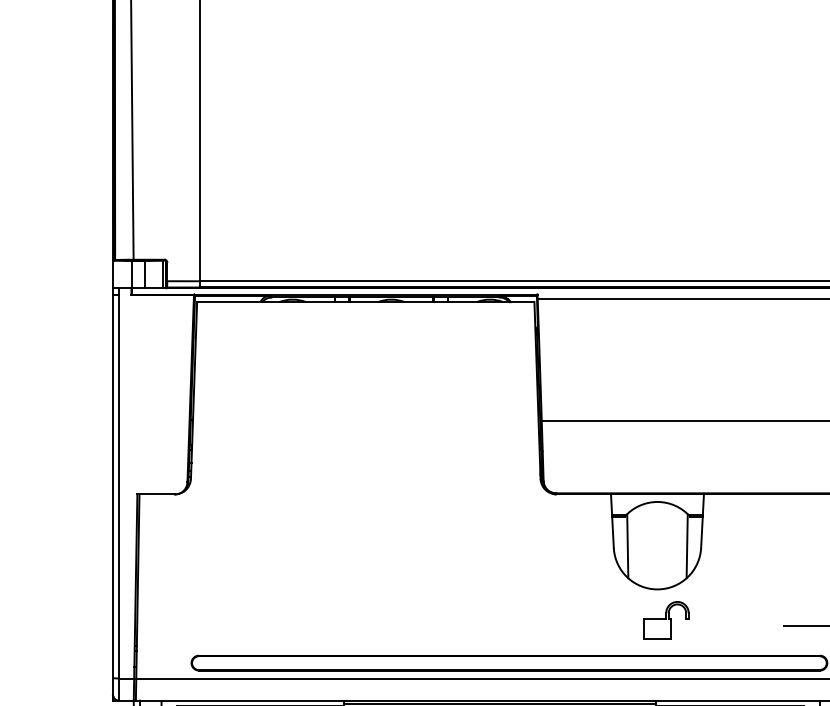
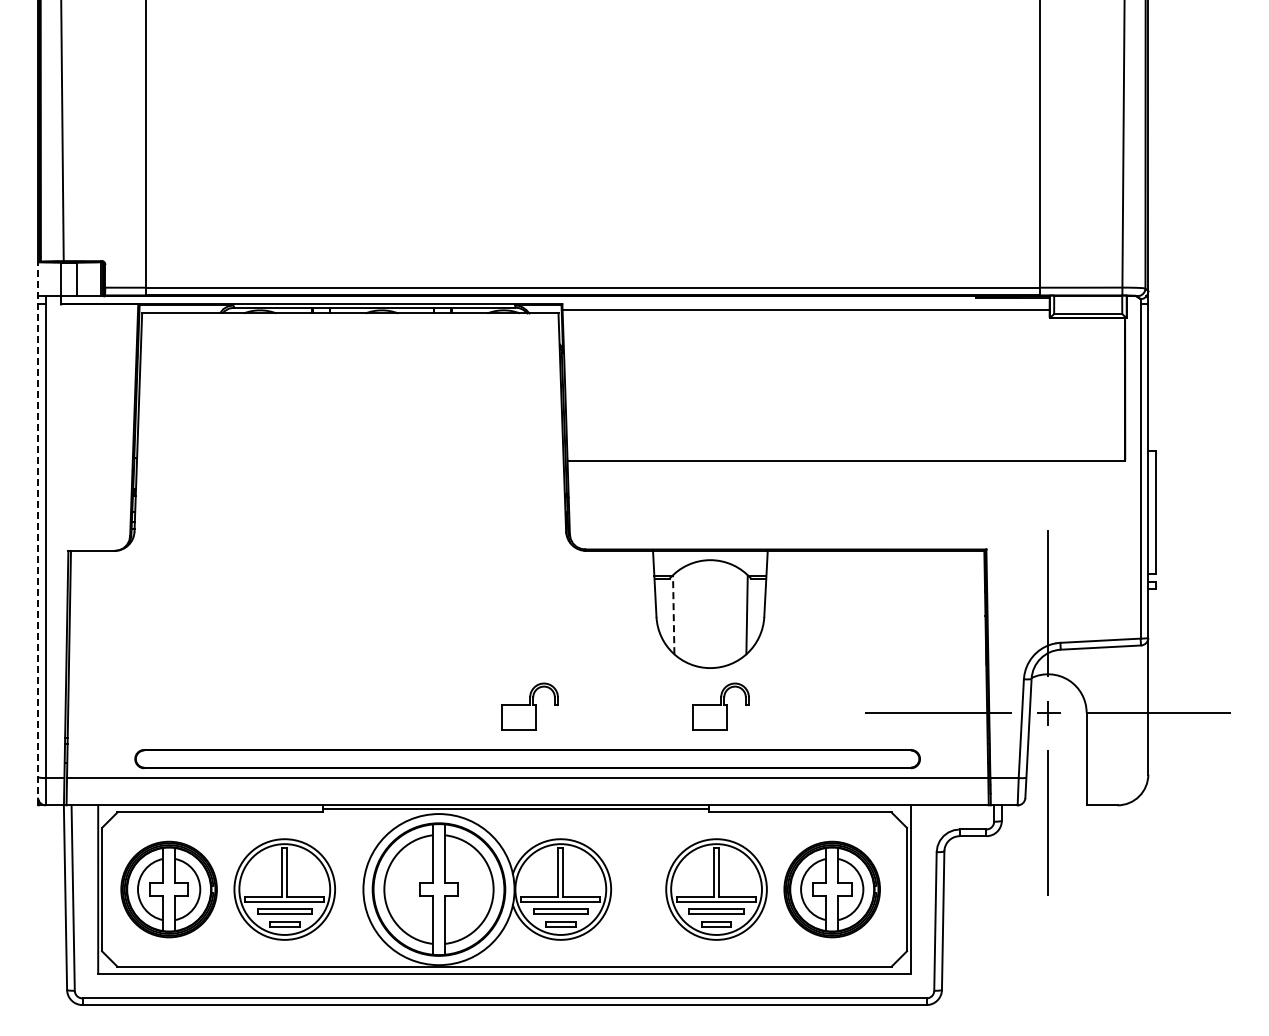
line: (113, 480) -> (38, 533), solid -> dashed
line: (627, 545) -> (673, 614), solid -> dashed
part: (510, 620) -> (529, 706), added

